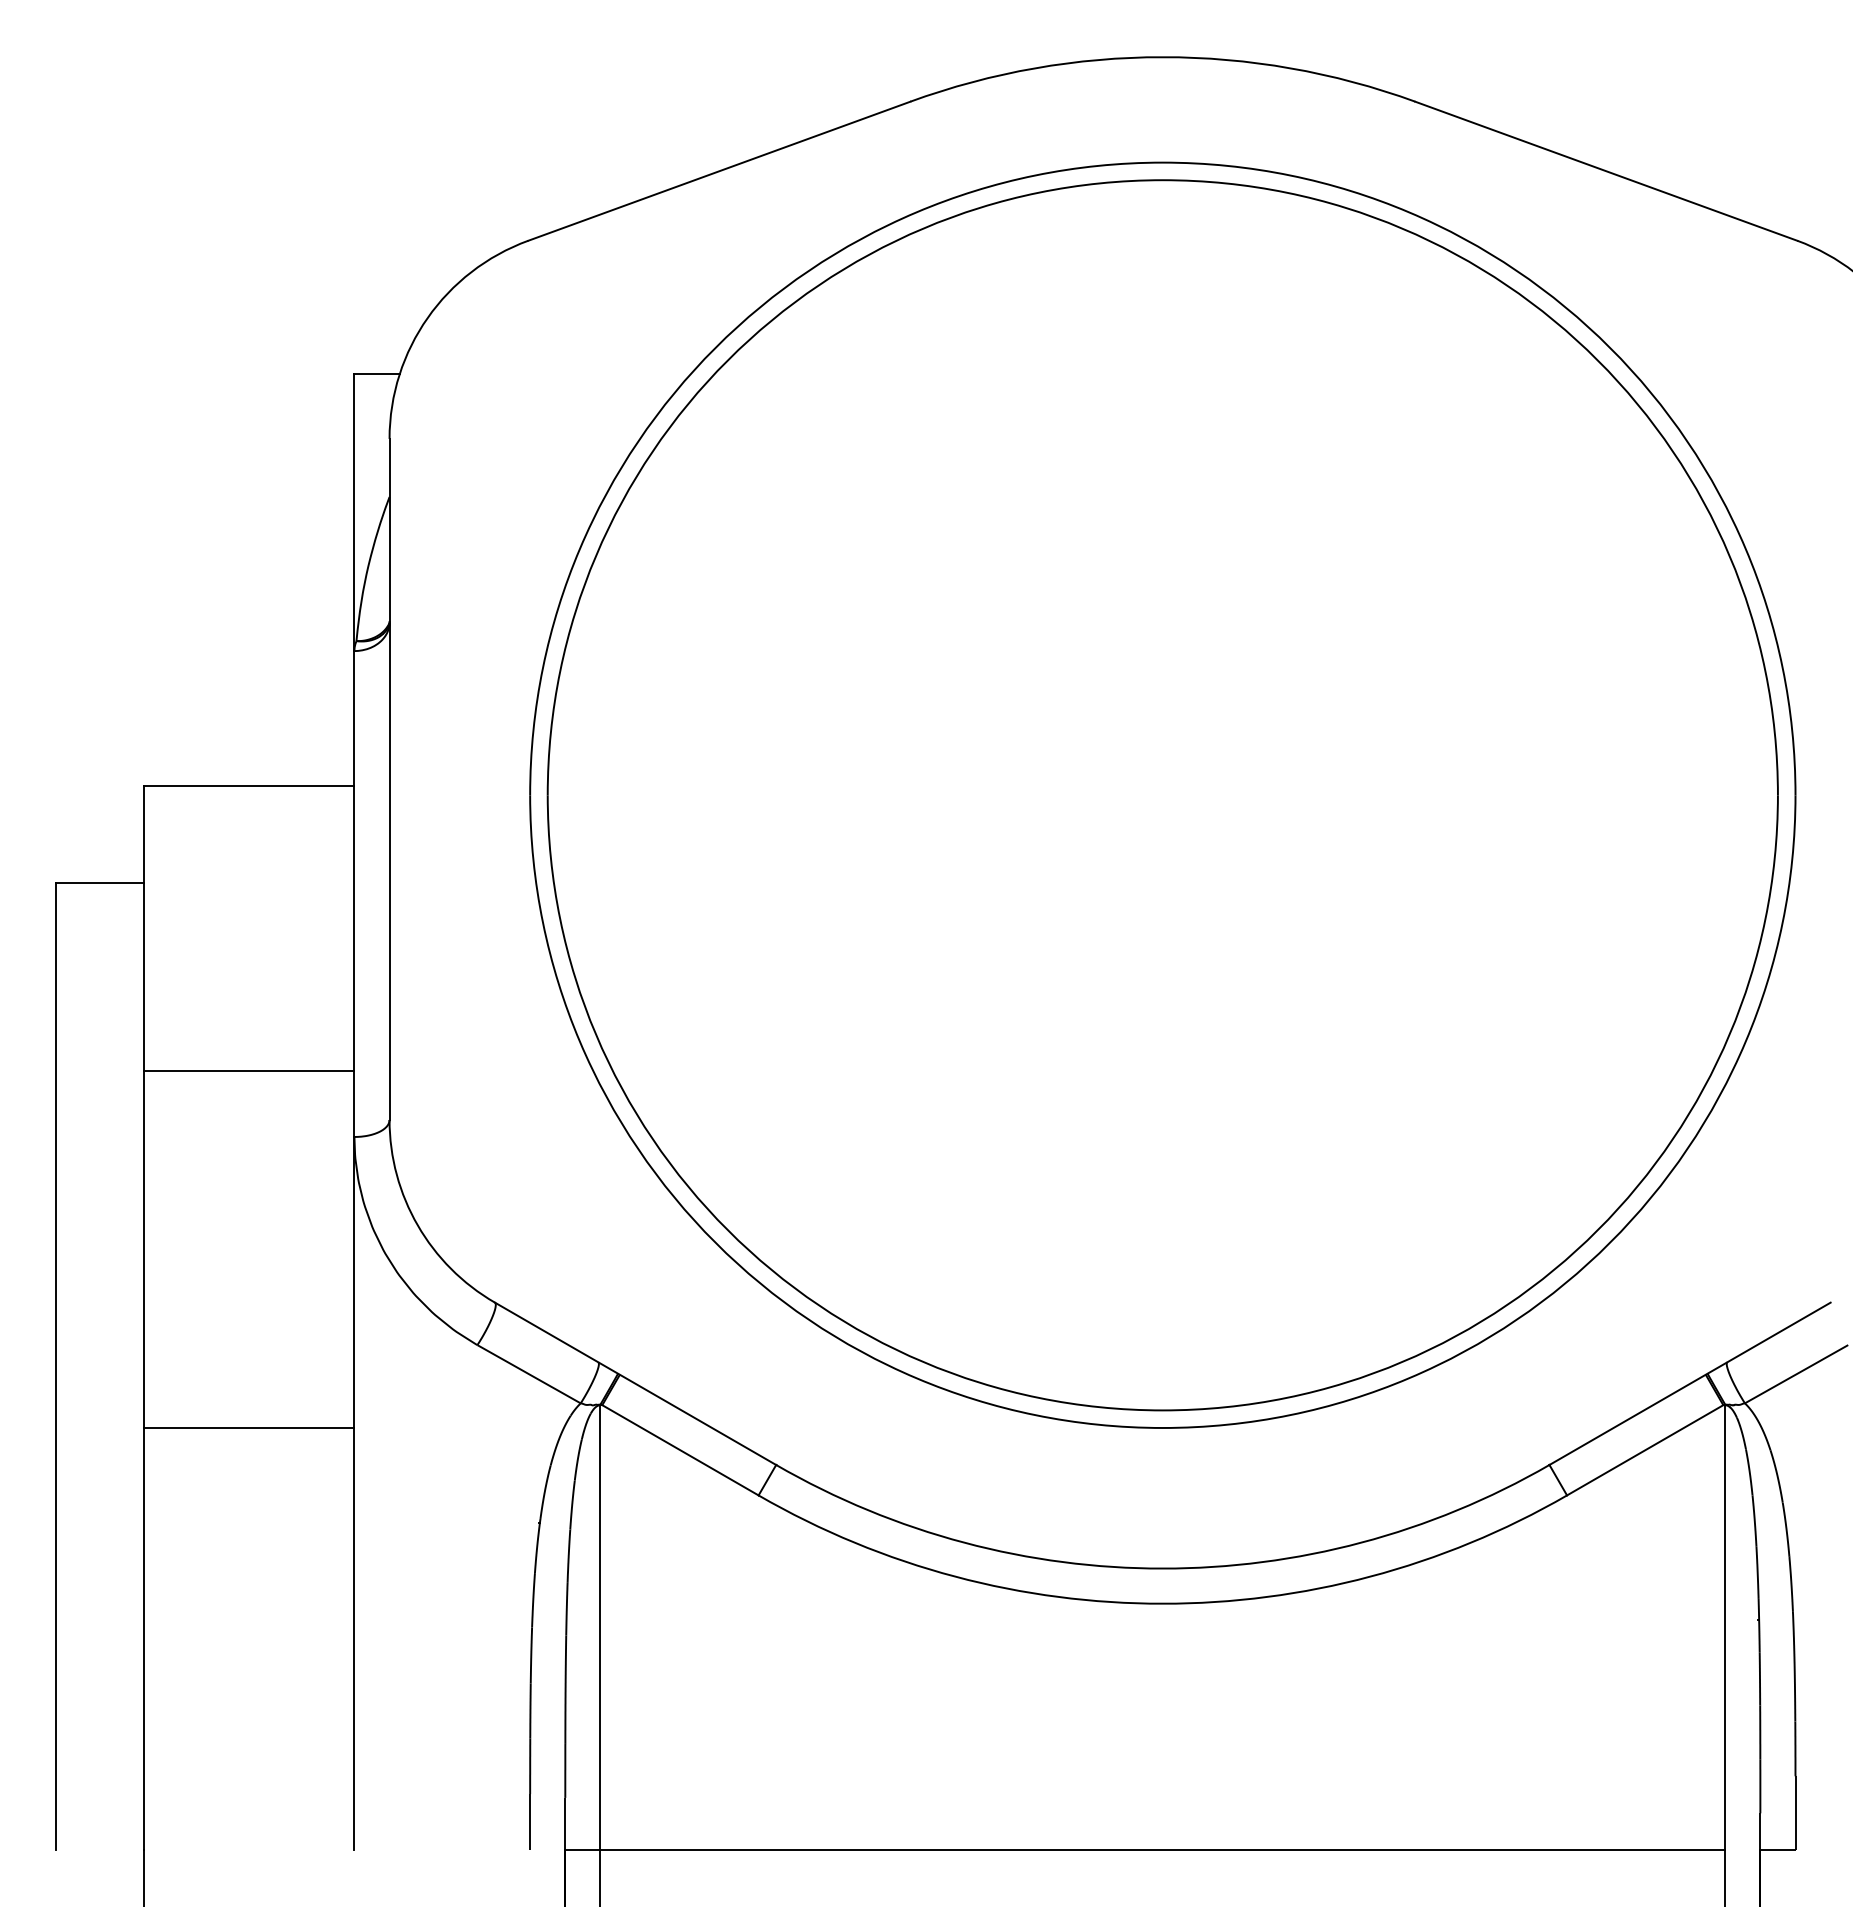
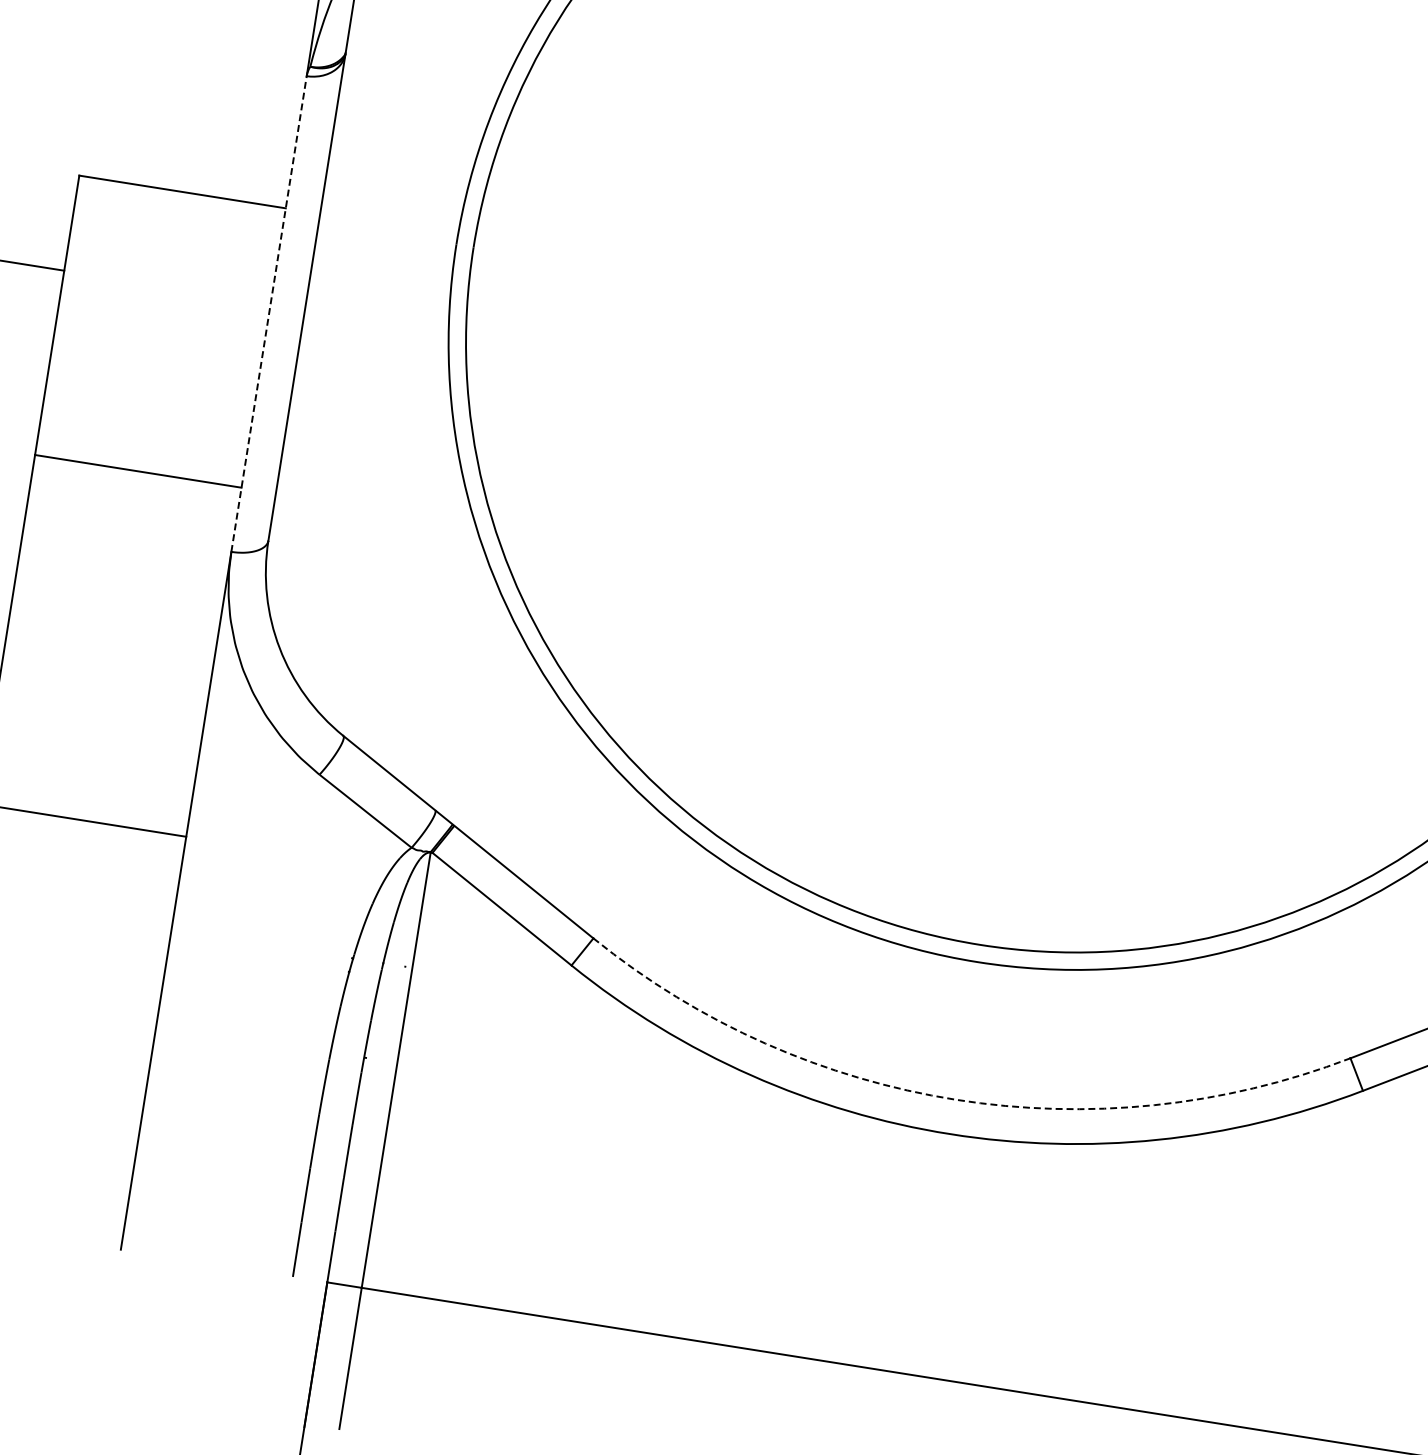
line: (354, 894) -> (269, 314), solid -> dashed
arc: (1162, 1568) -> (955, 1099), solid -> dashed

